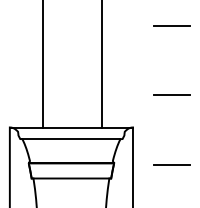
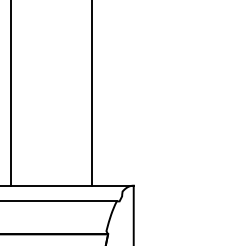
line: (171, 26) -> (185, 48), removed
line: (171, 95) -> (185, 142), removed
line: (171, 164) -> (185, 235), removed

